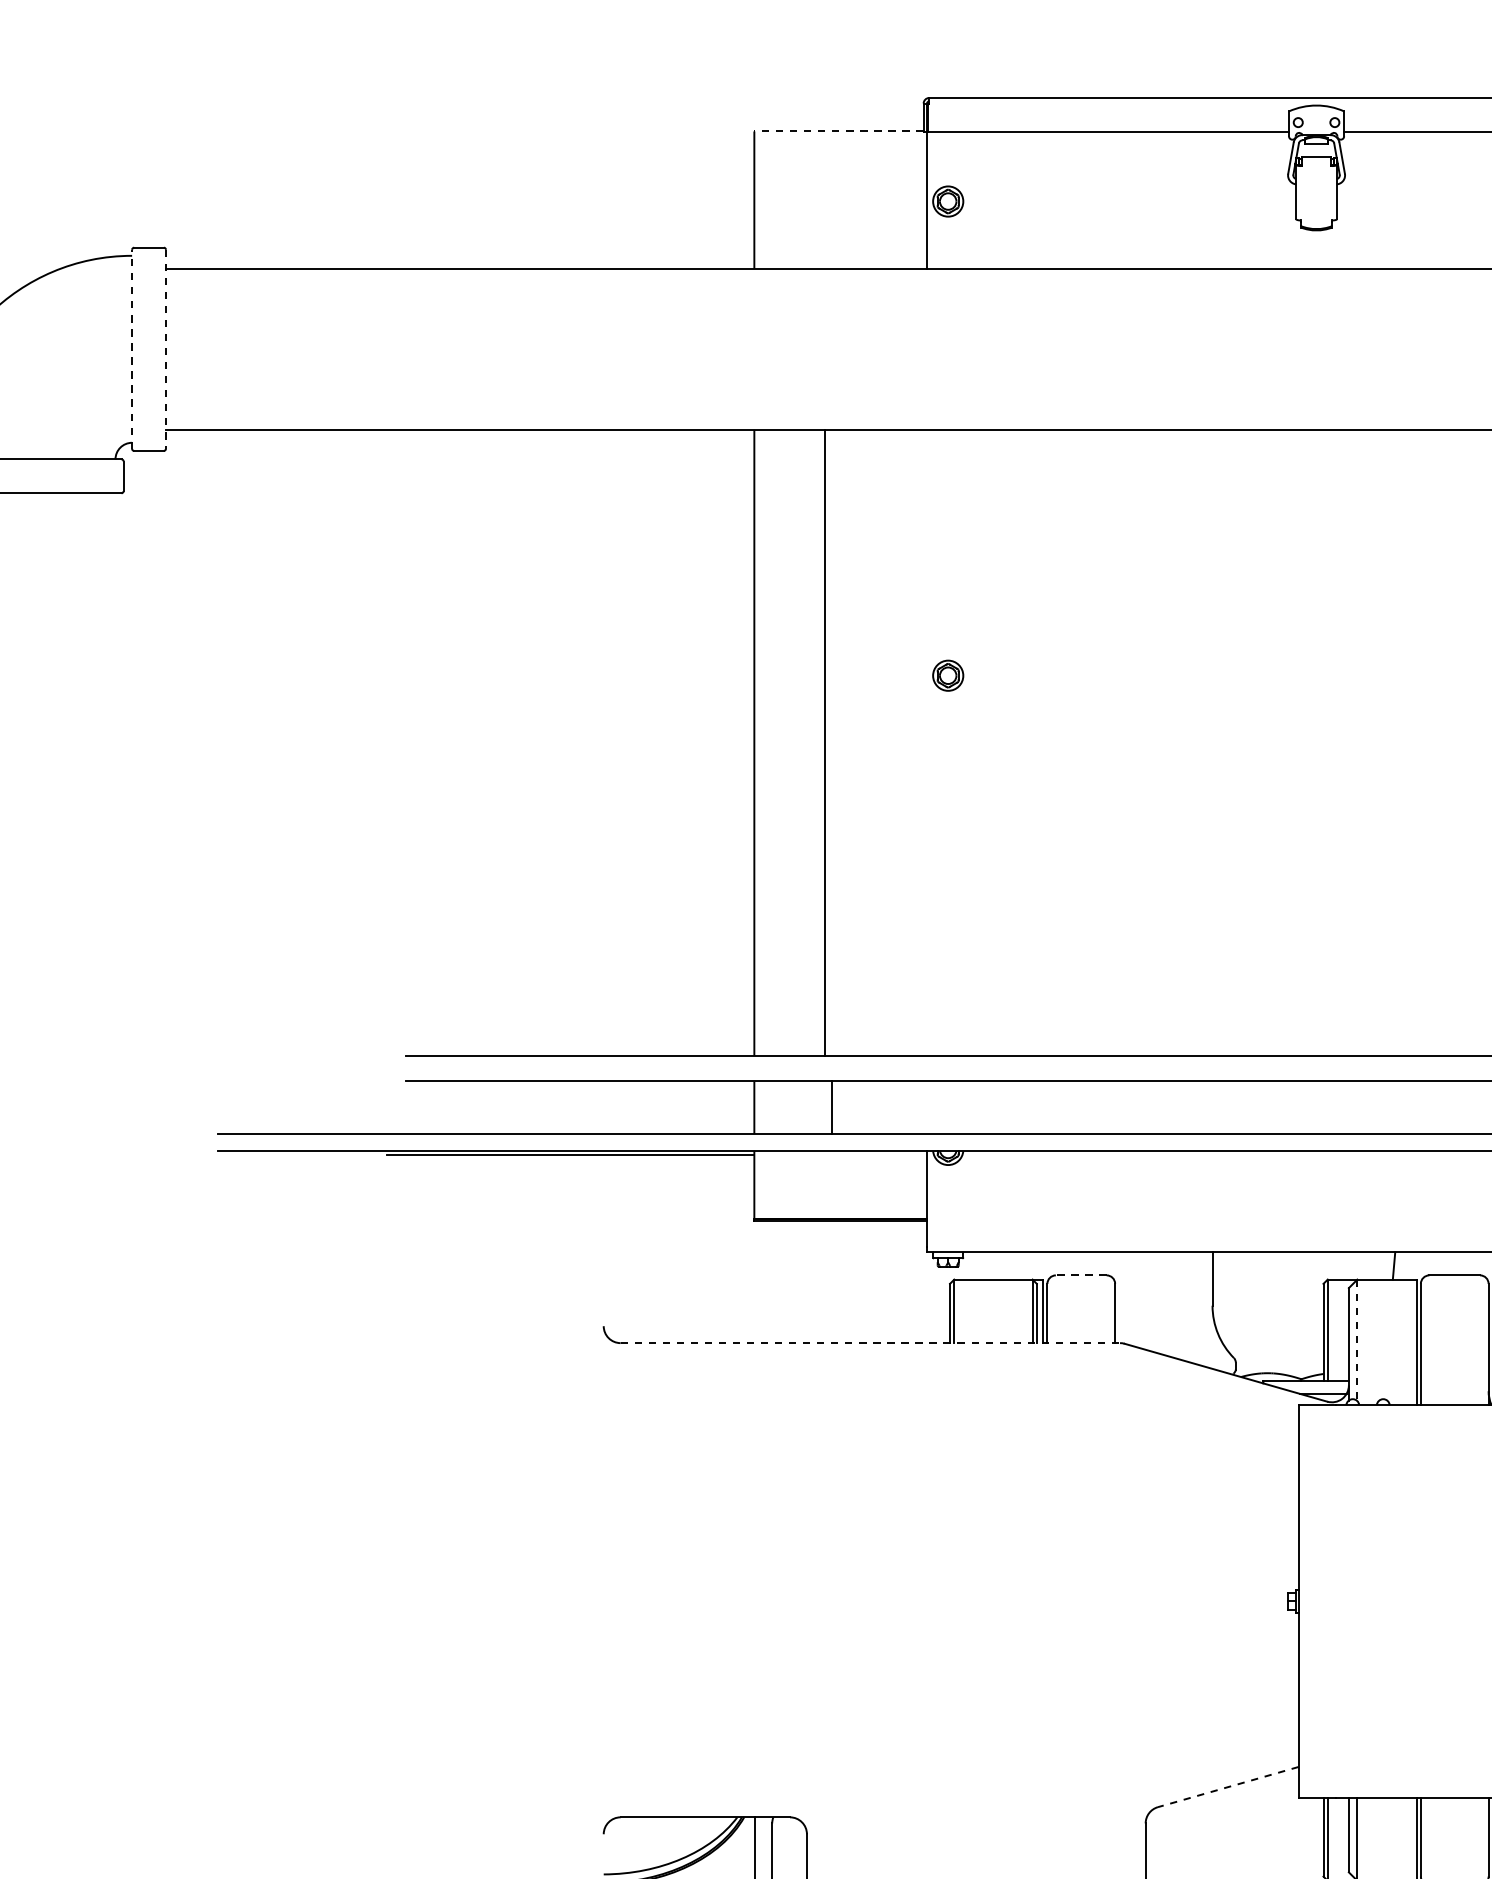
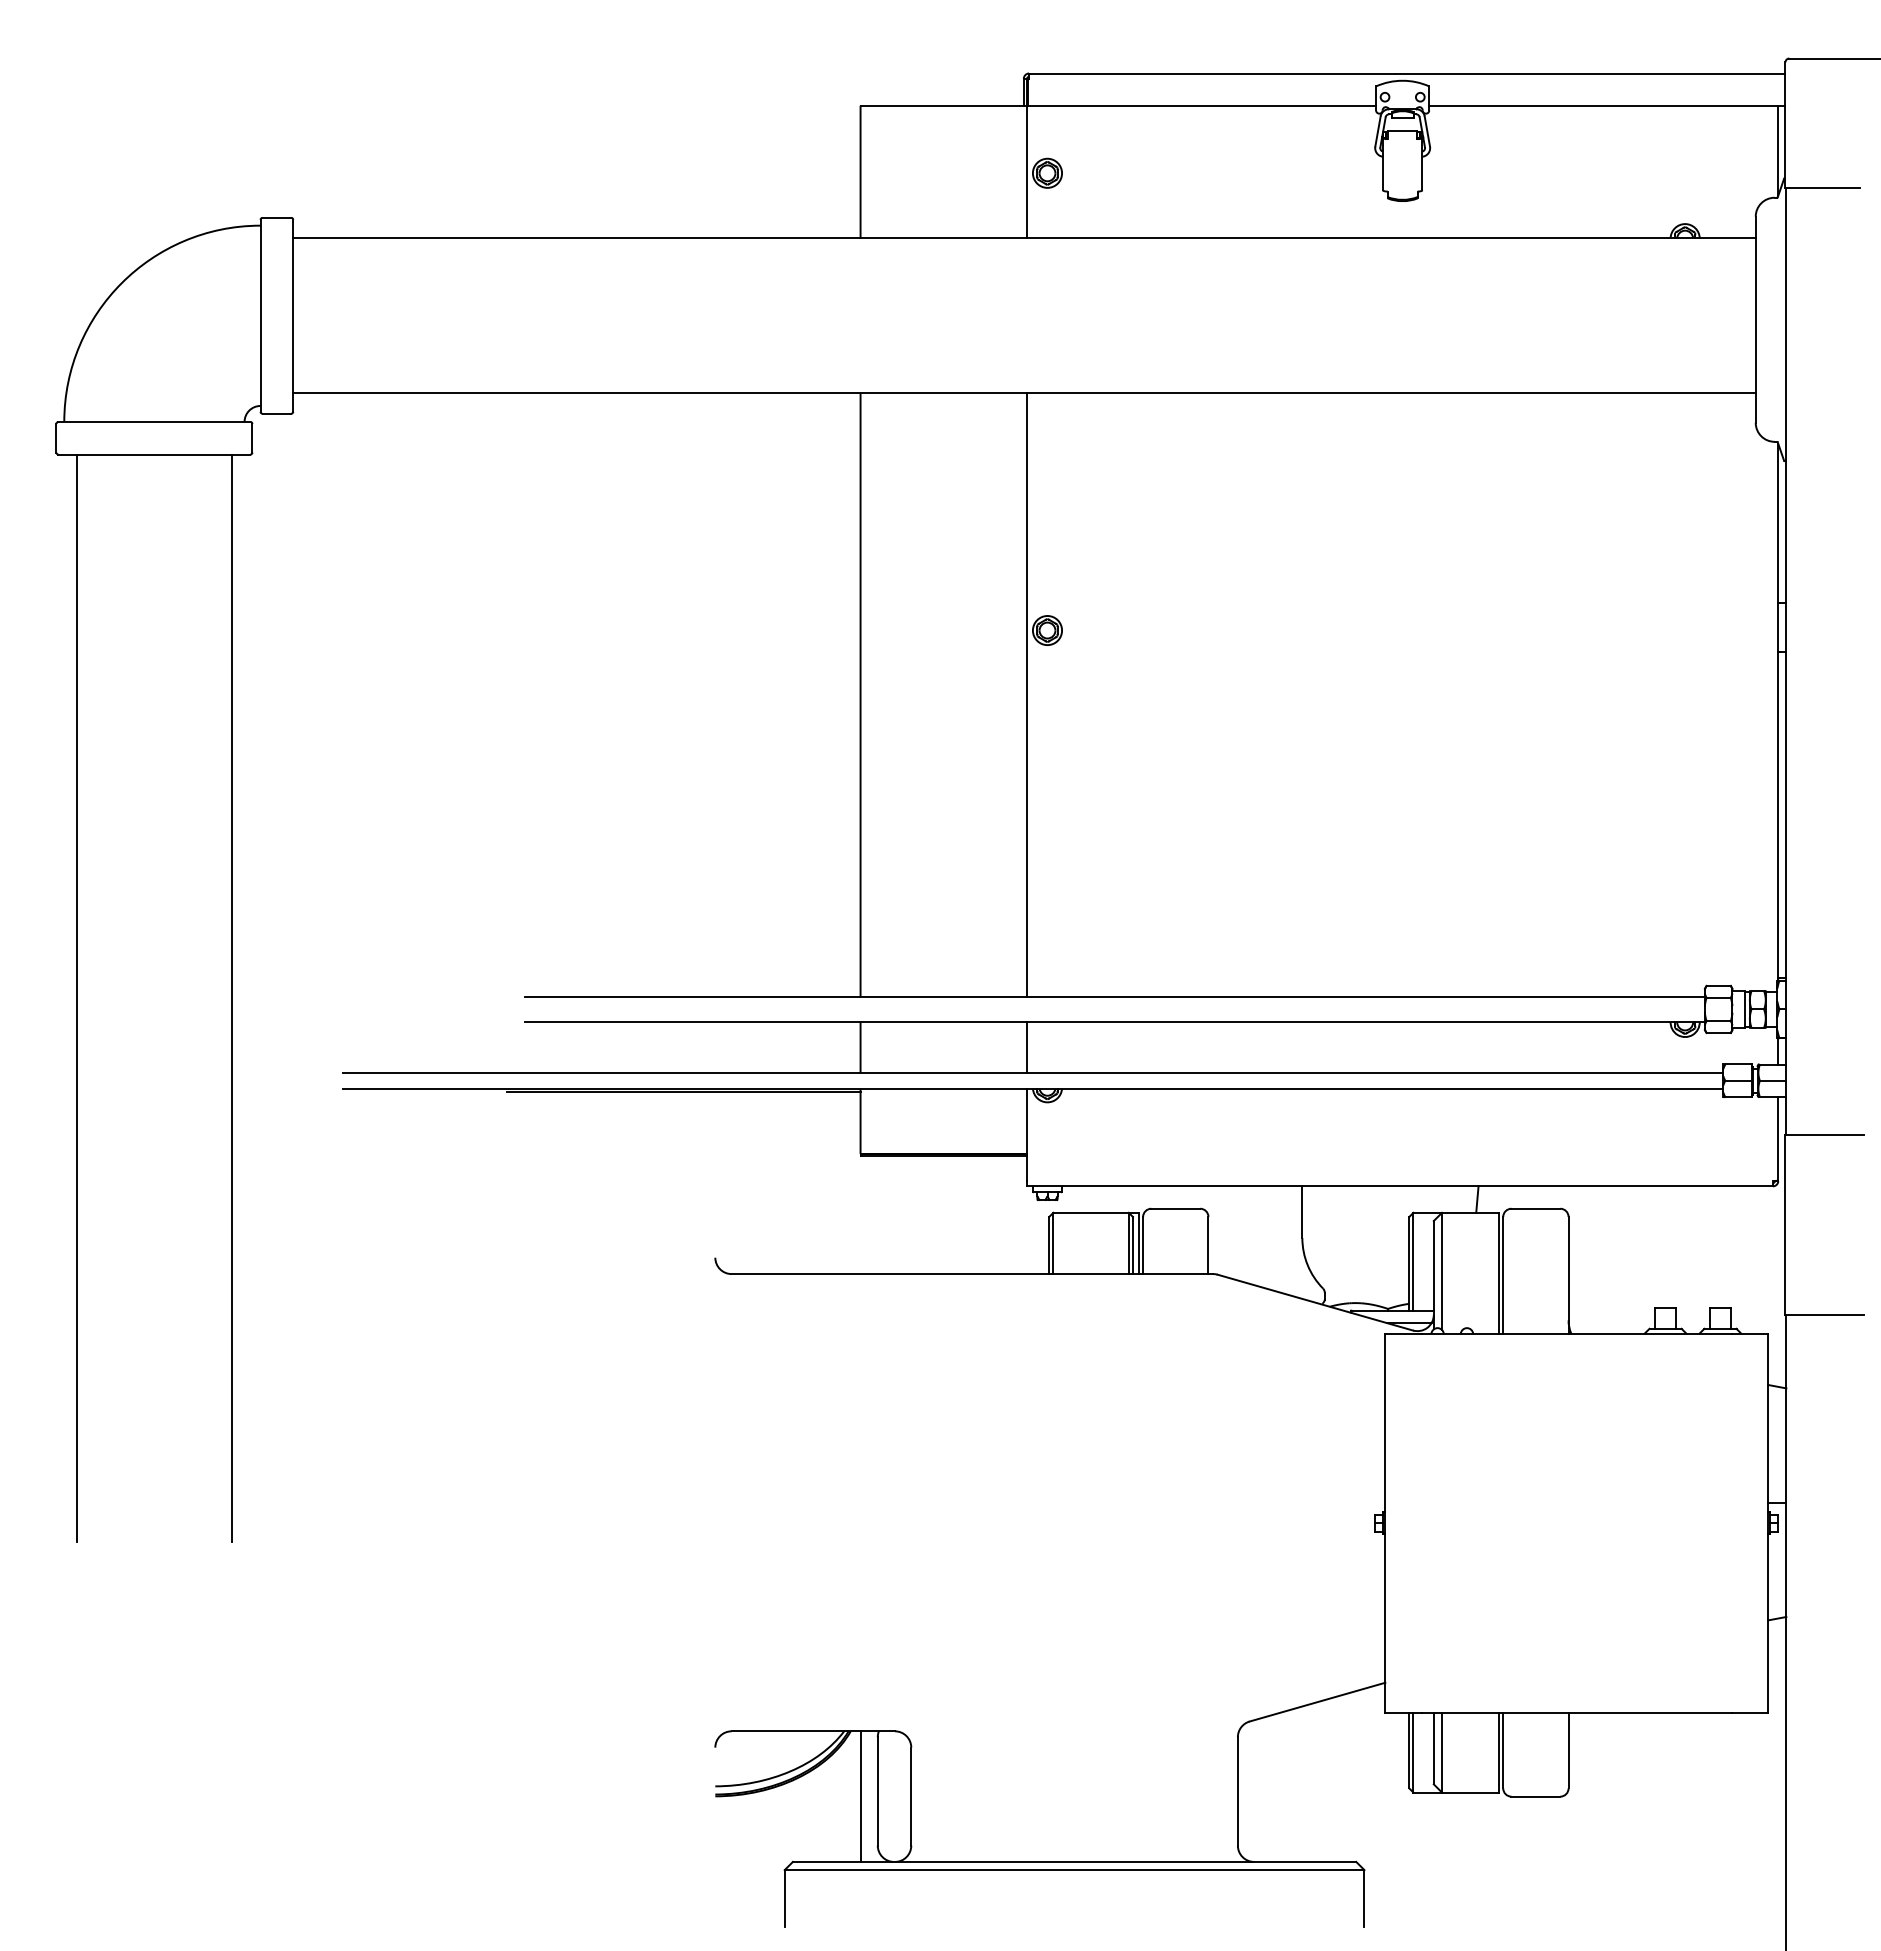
line: (839, 131) -> (942, 105), dashed -> solid
line: (132, 348) -> (260, 315), dashed -> solid
line: (166, 348) -> (293, 315), dashed -> solid
line: (825, 743) -> (1027, 695), moved
line: (102, 1057) -> (232, 998), added
line: (832, 1107) -> (1027, 1046), moved
line: (1080, 1275) -> (1175, 1208), dashed -> solid
line: (1357, 1340) -> (1442, 1271), dashed -> solid
line: (870, 1343) -> (972, 1274), dashed -> solid
line: (1228, 1787) -> (1317, 1702), dashed -> solid

